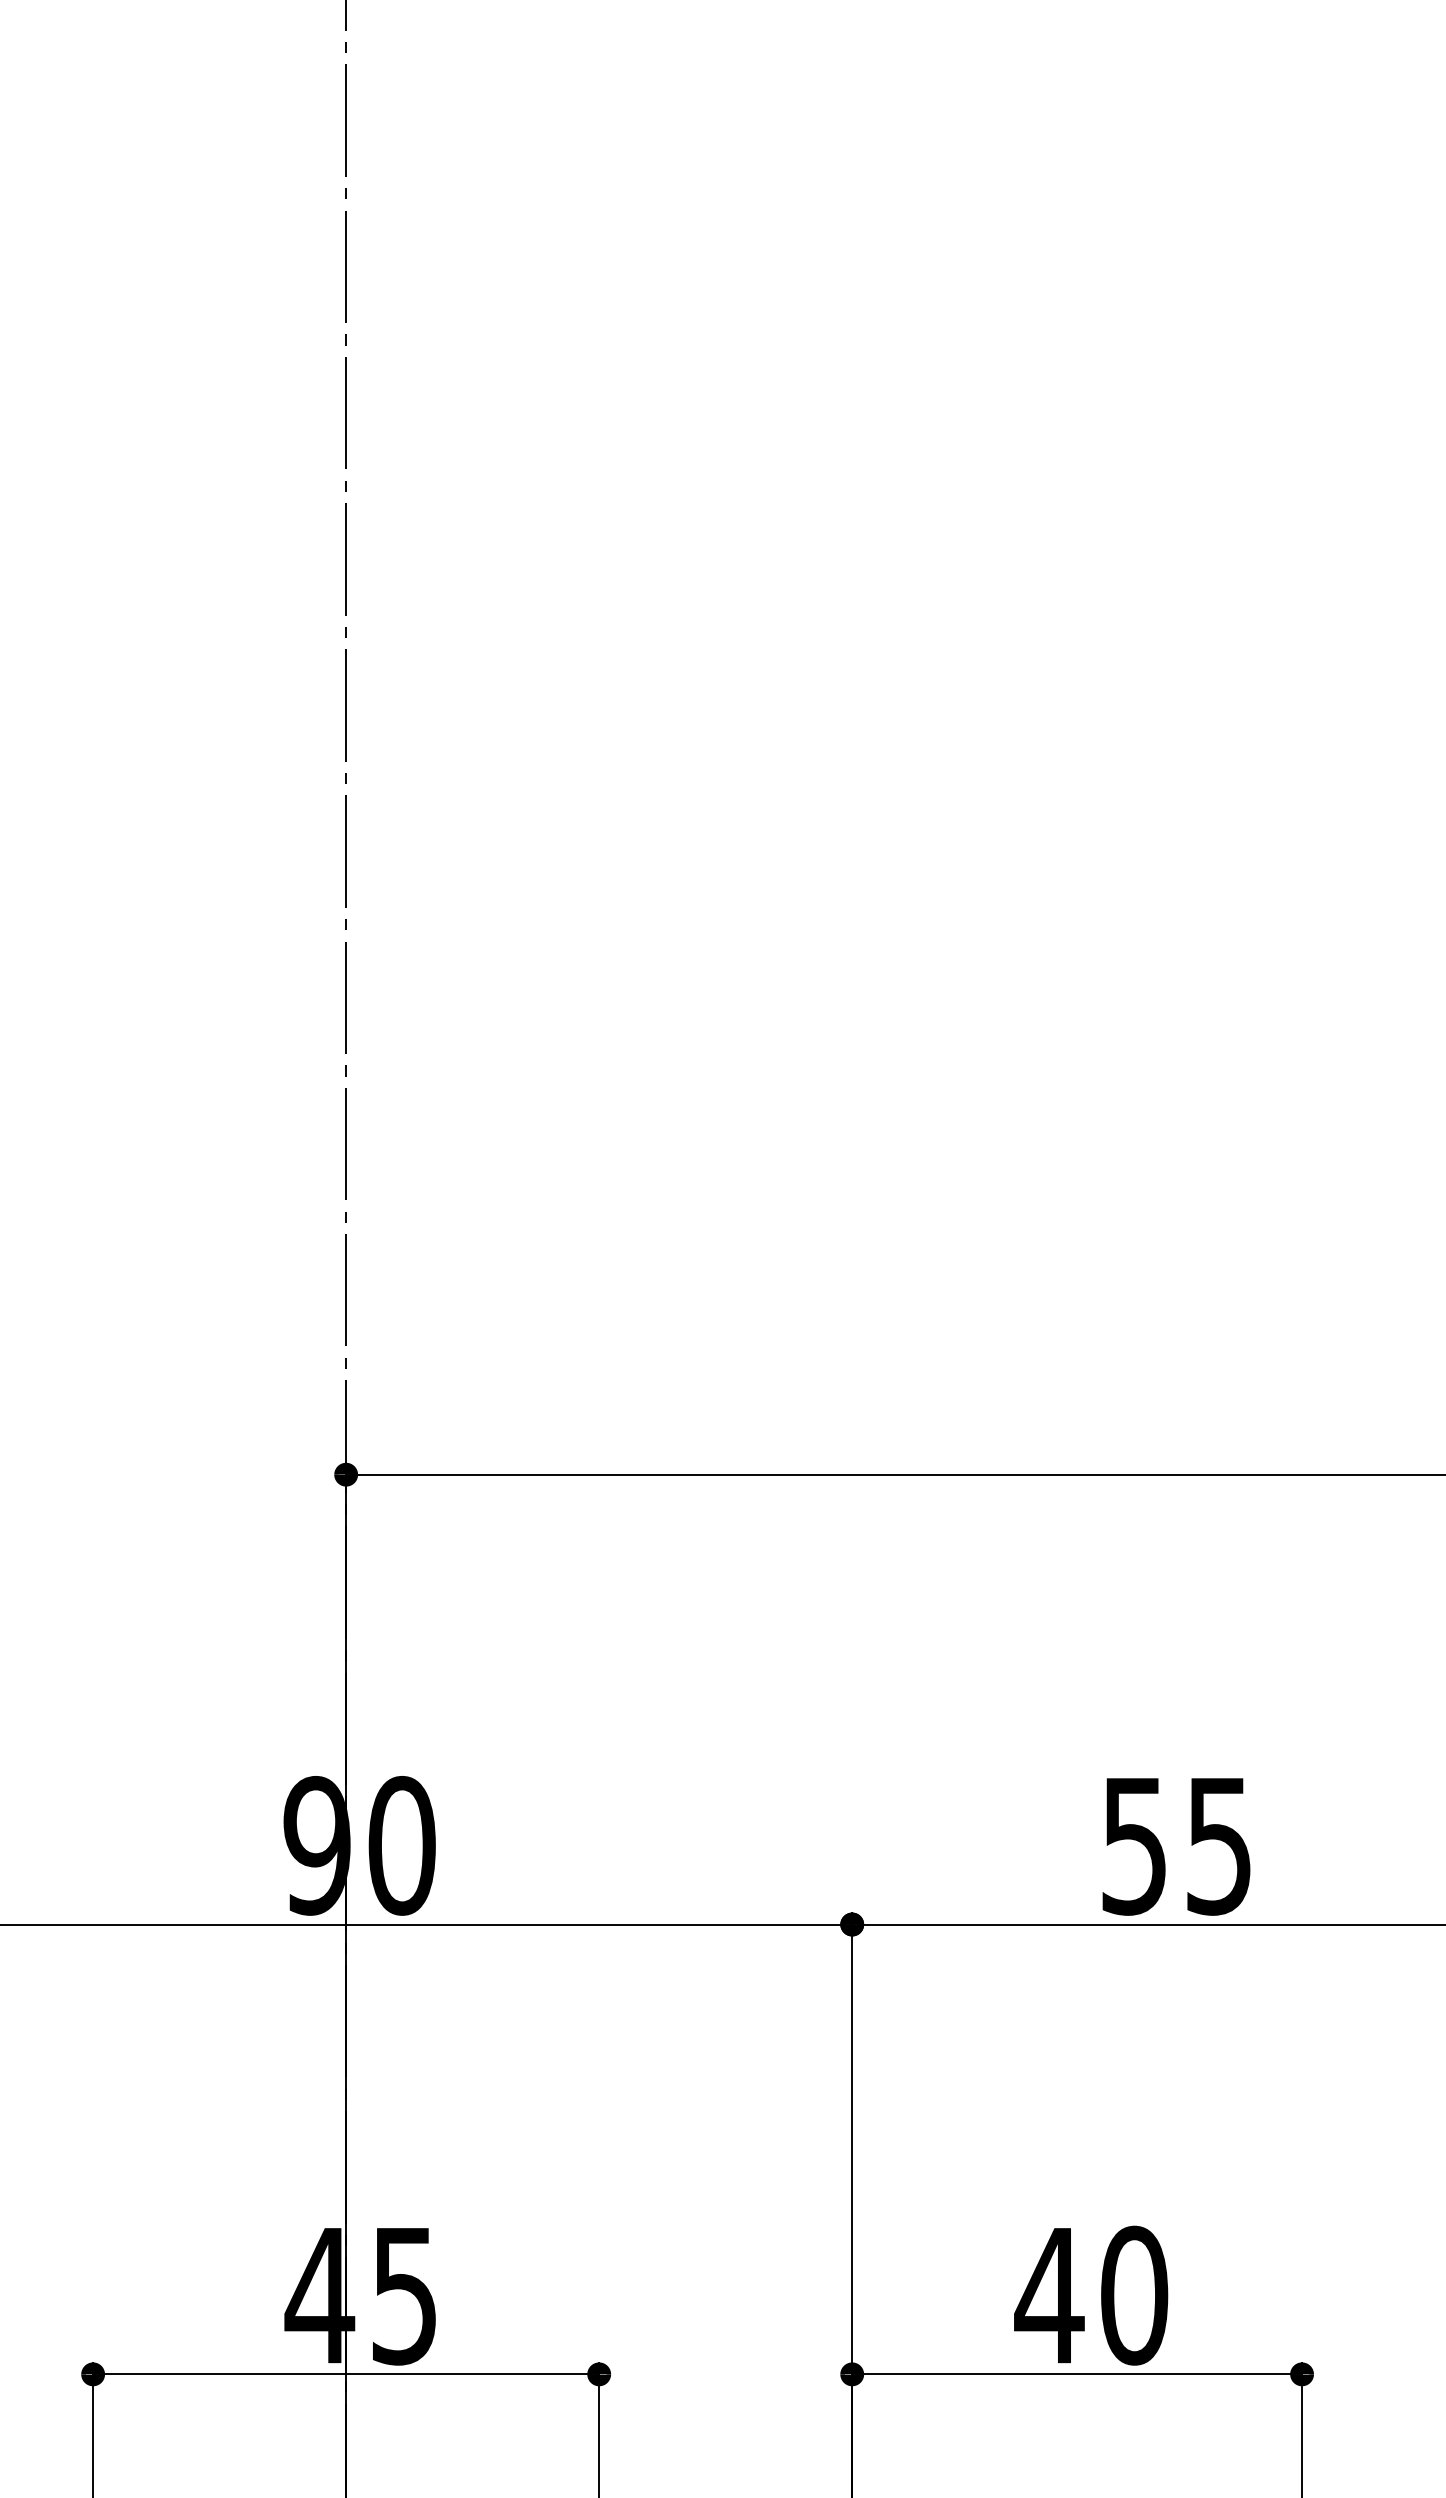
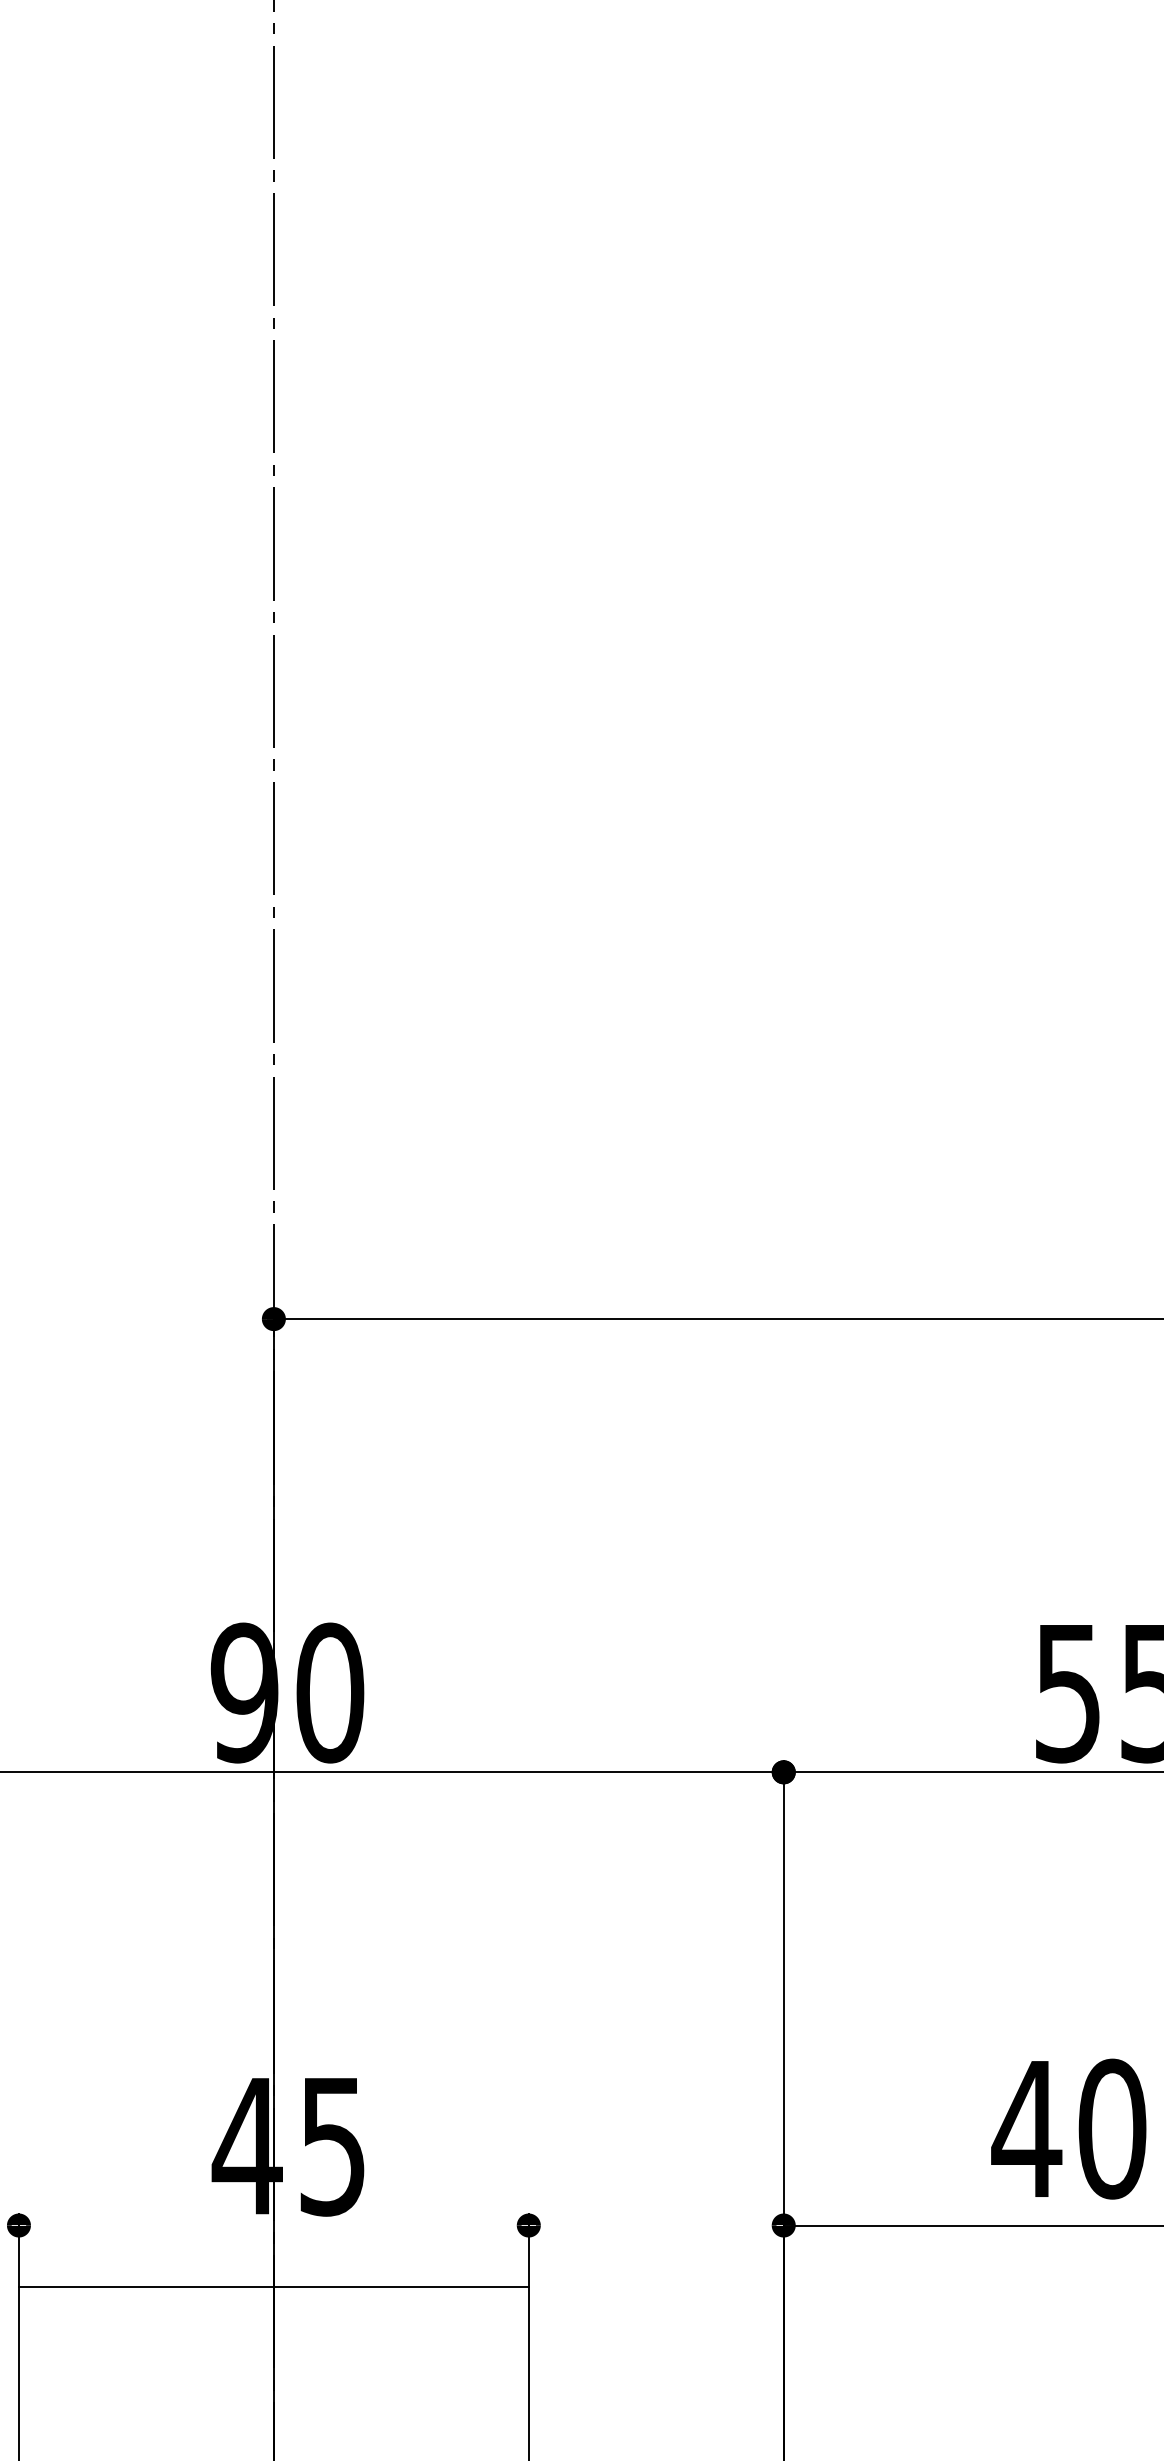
text: (1091, 2295) -> (1069, 2128), moved
line: (346, 2374) -> (274, 2287), moved

